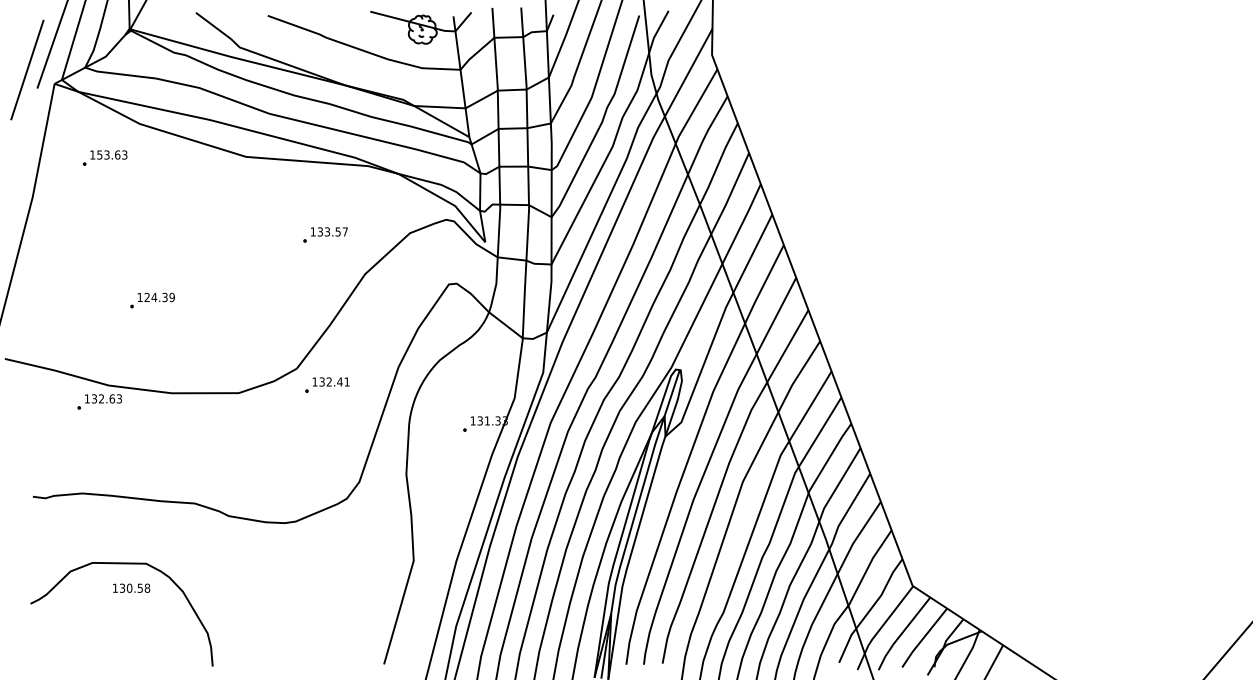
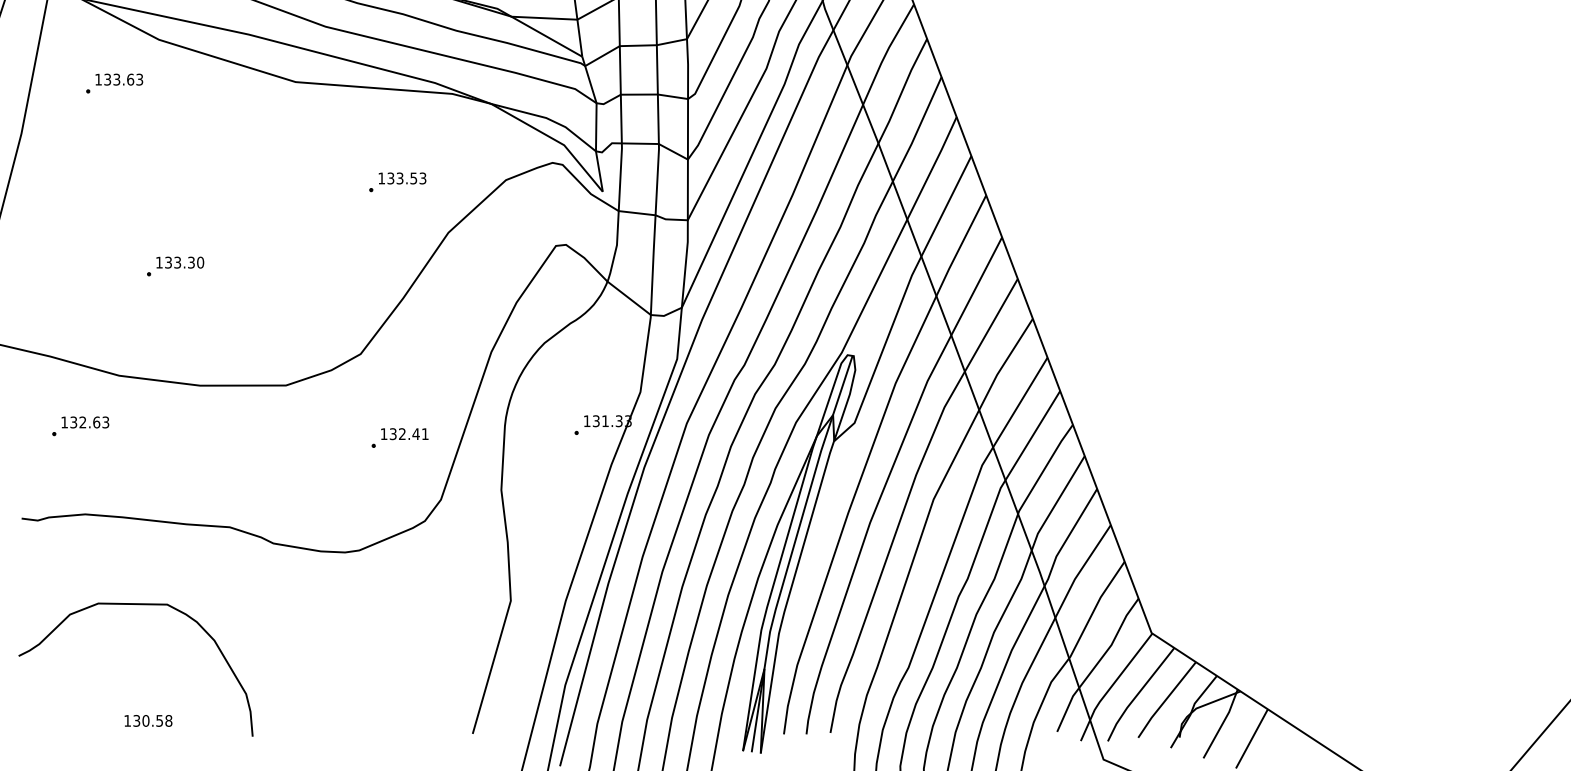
text: (99, 154) -> (107, 78), 153.63 -> 133.63
text: (344, 231) -> (421, 177), 133.57 -> 133.53
text: (159, 297) -> (184, 262), 124.39 -> 133.30
part: (327, 384) -> (400, 437), moved
part: (99, 401) -> (80, 425), moved
text: (131, 587) -> (148, 719), moved

